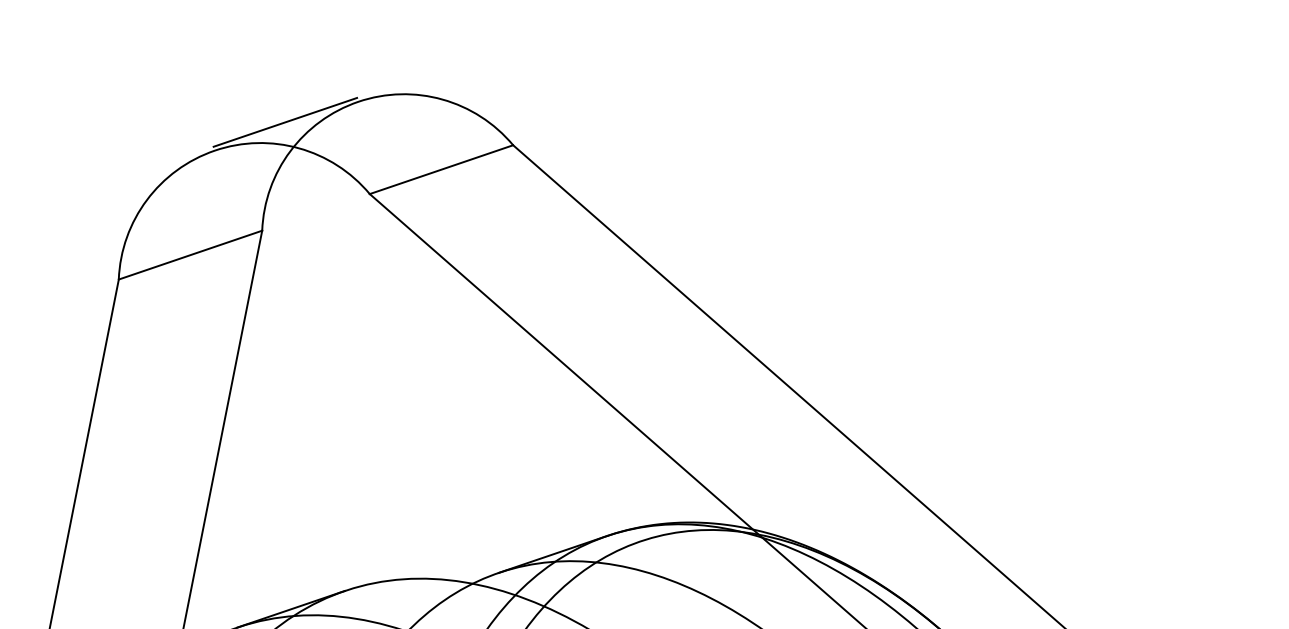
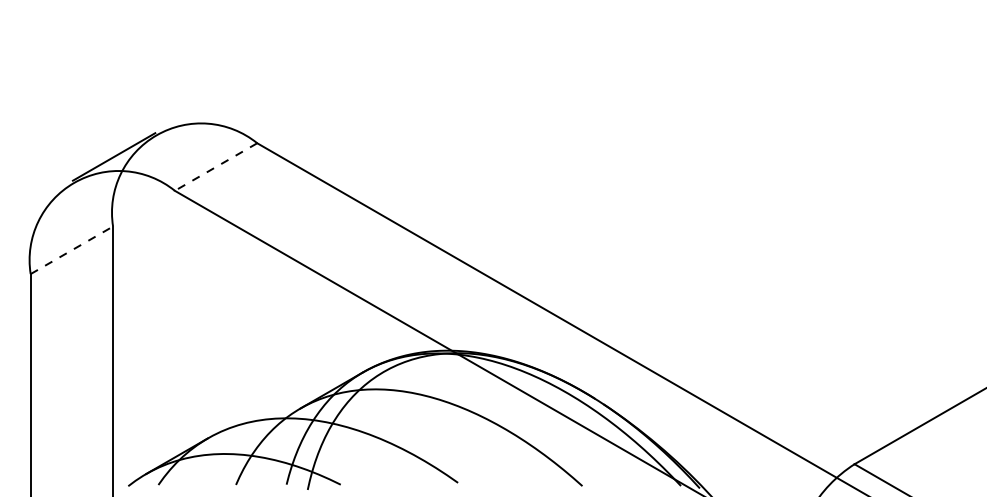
line: (442, 170) -> (216, 167), solid -> dashed
line: (189, 255) -> (71, 250), solid -> dashed

